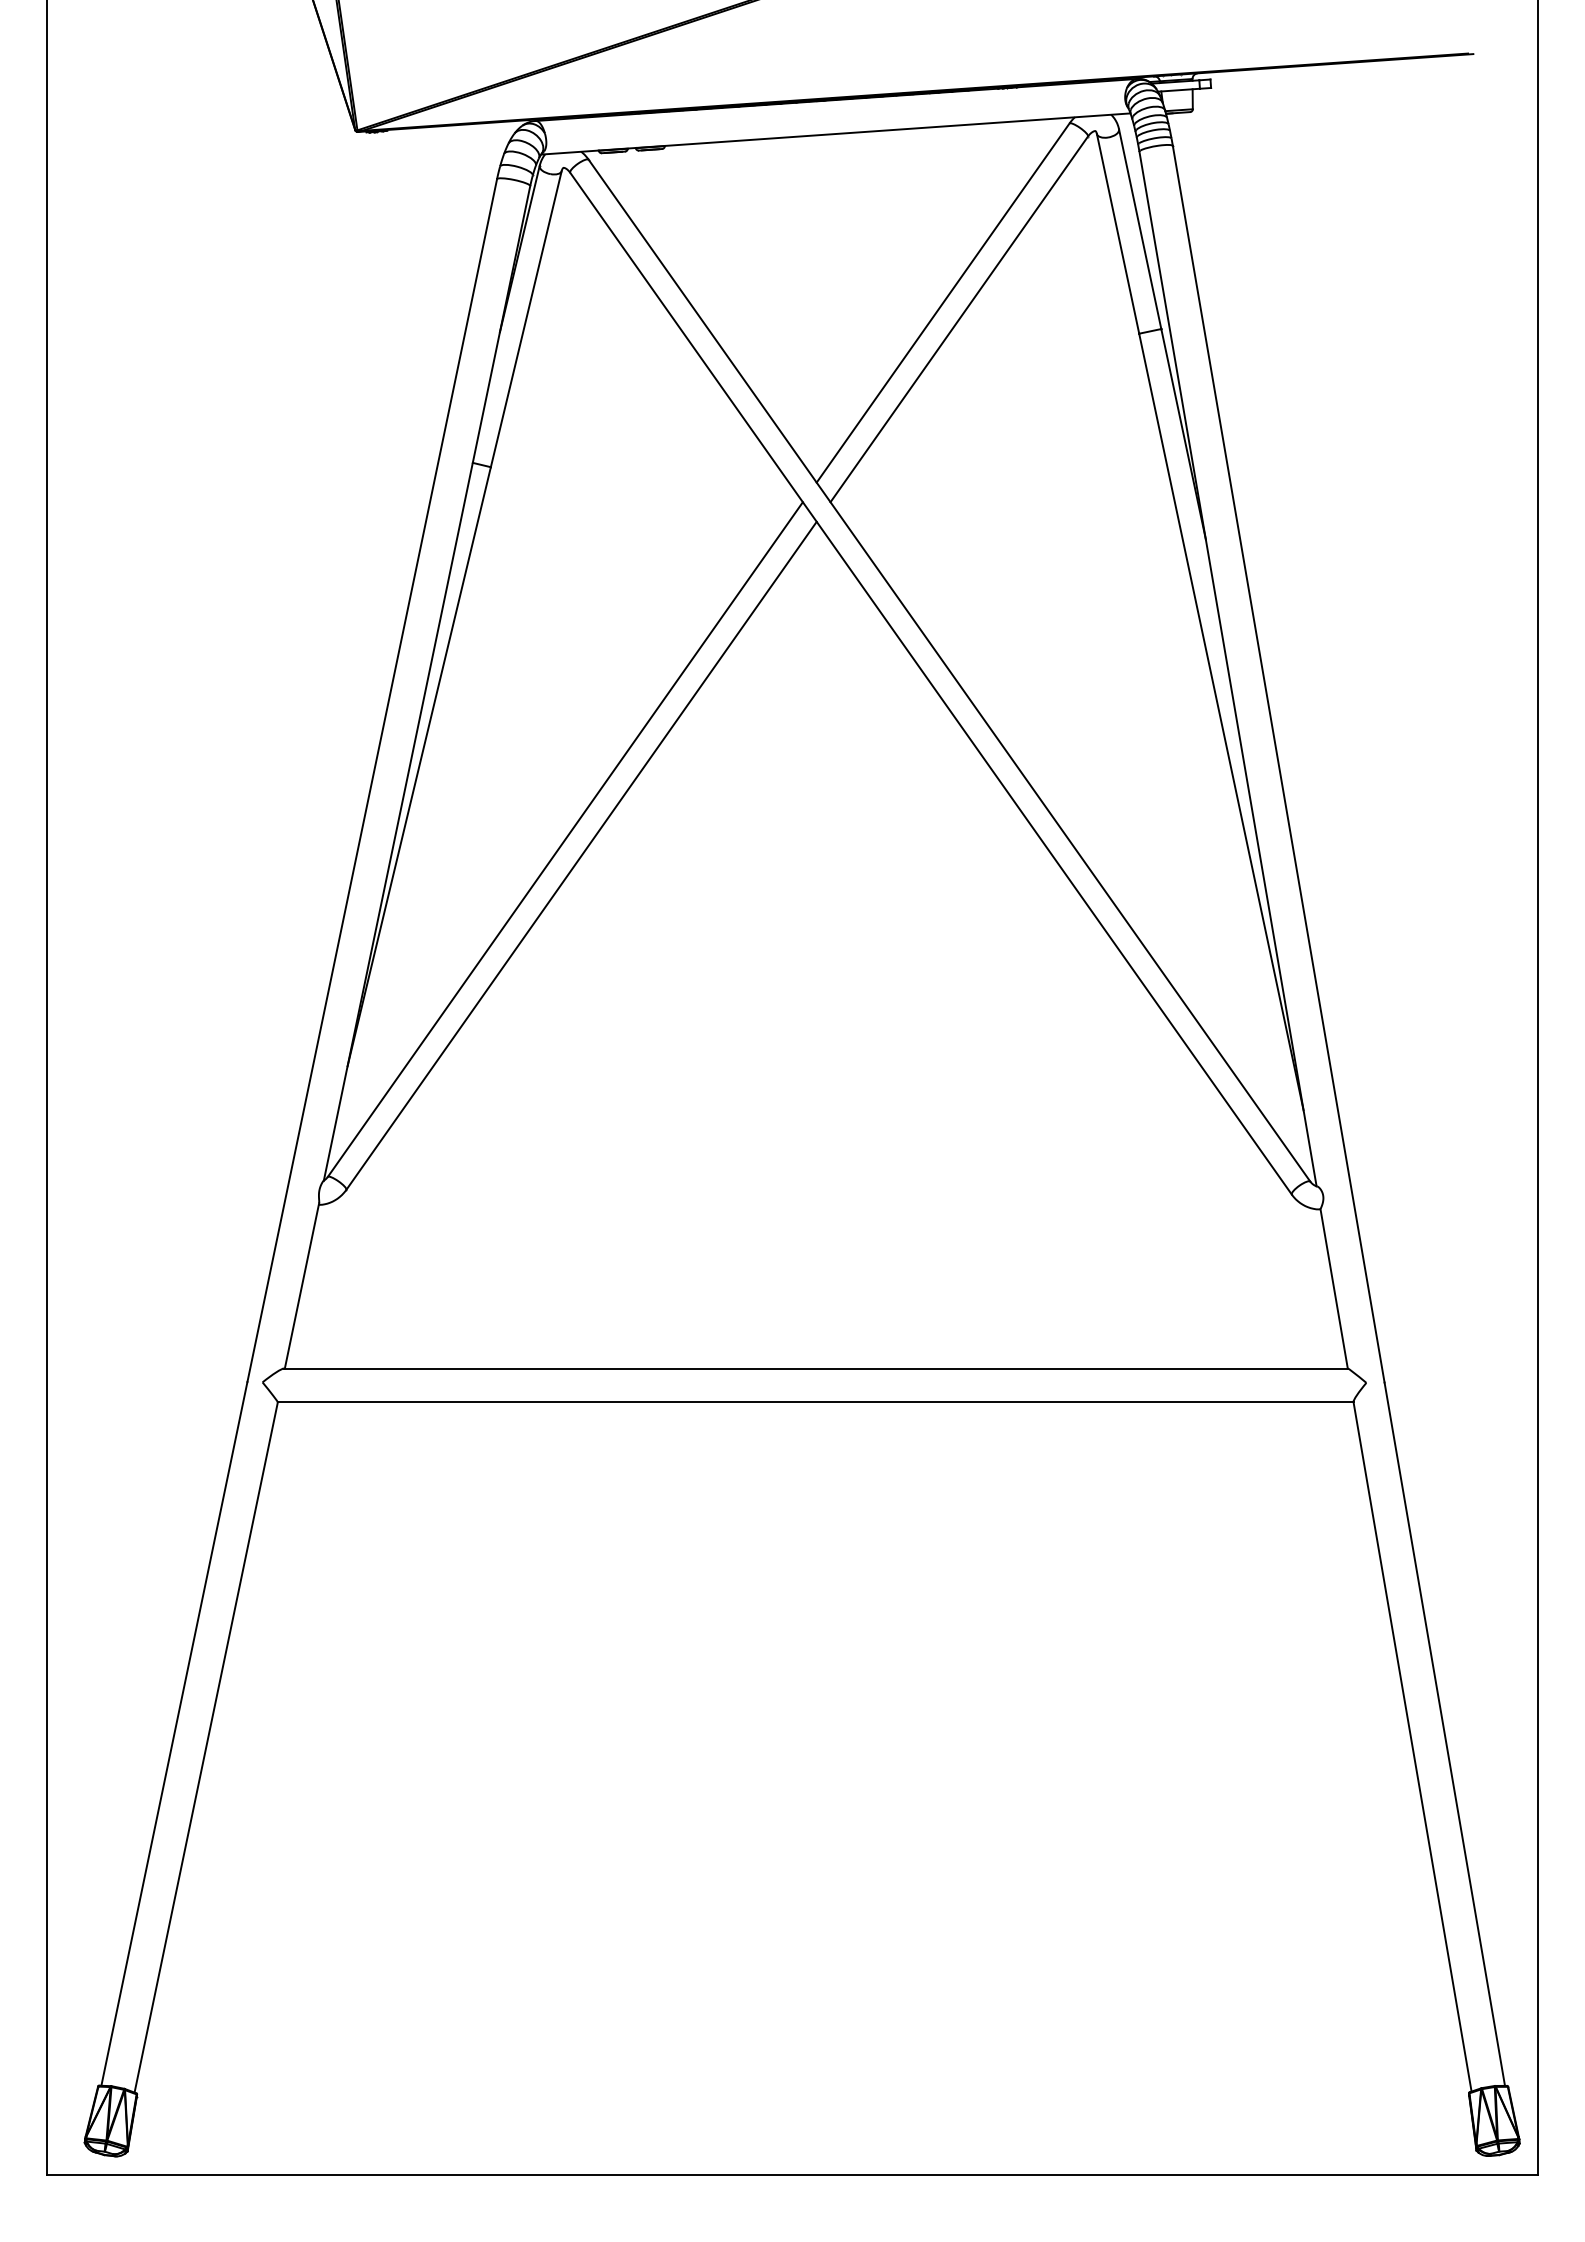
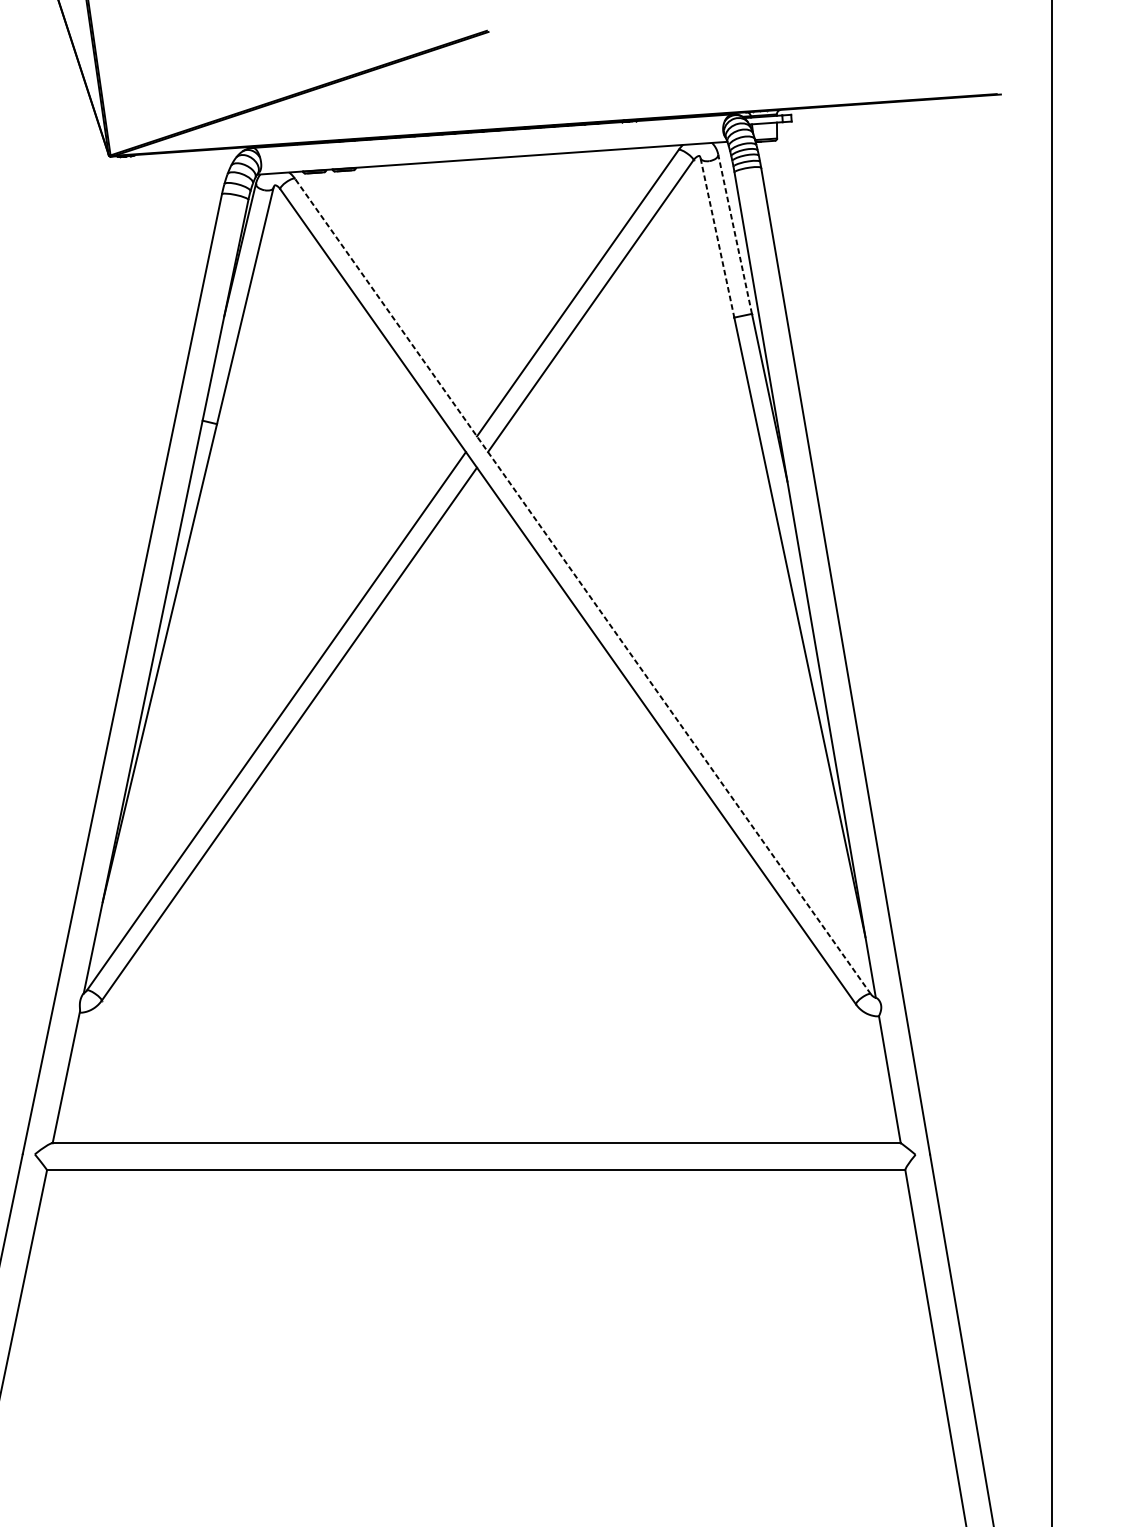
line: (1140, 228) -> (735, 233), solid -> dashed
line: (1118, 233) -> (717, 237), solid -> dashed
line: (949, 670) -> (582, 586), solid -> dashed

